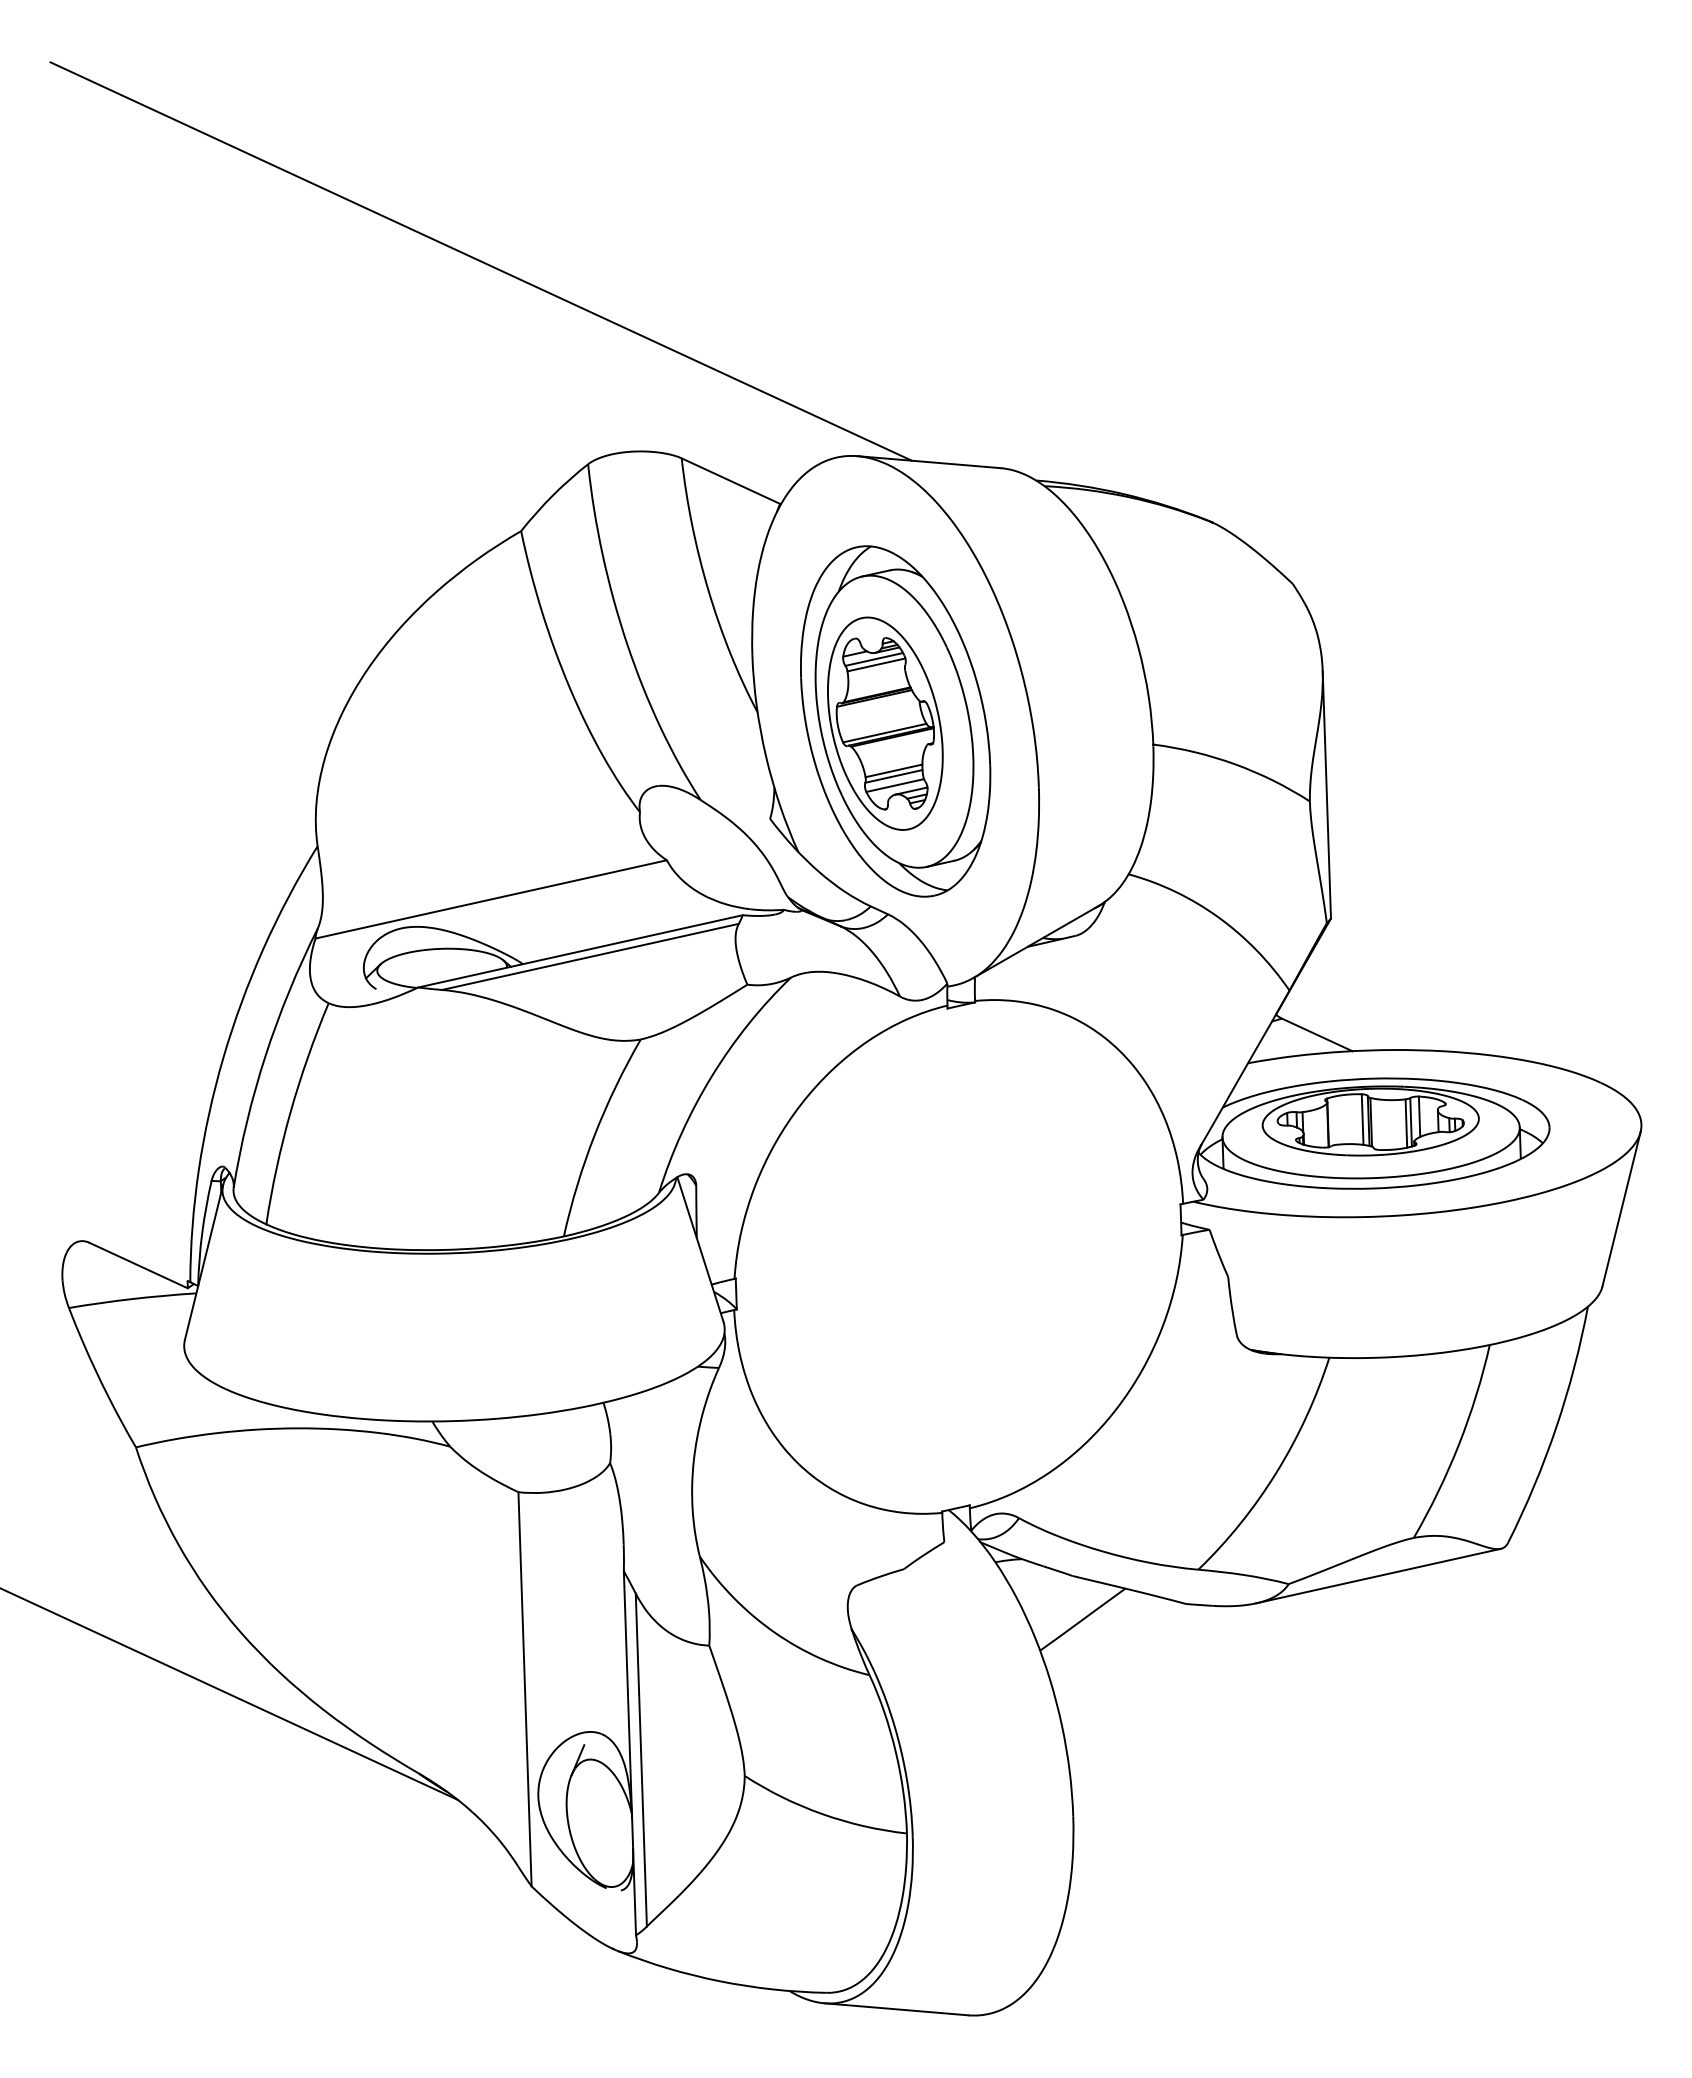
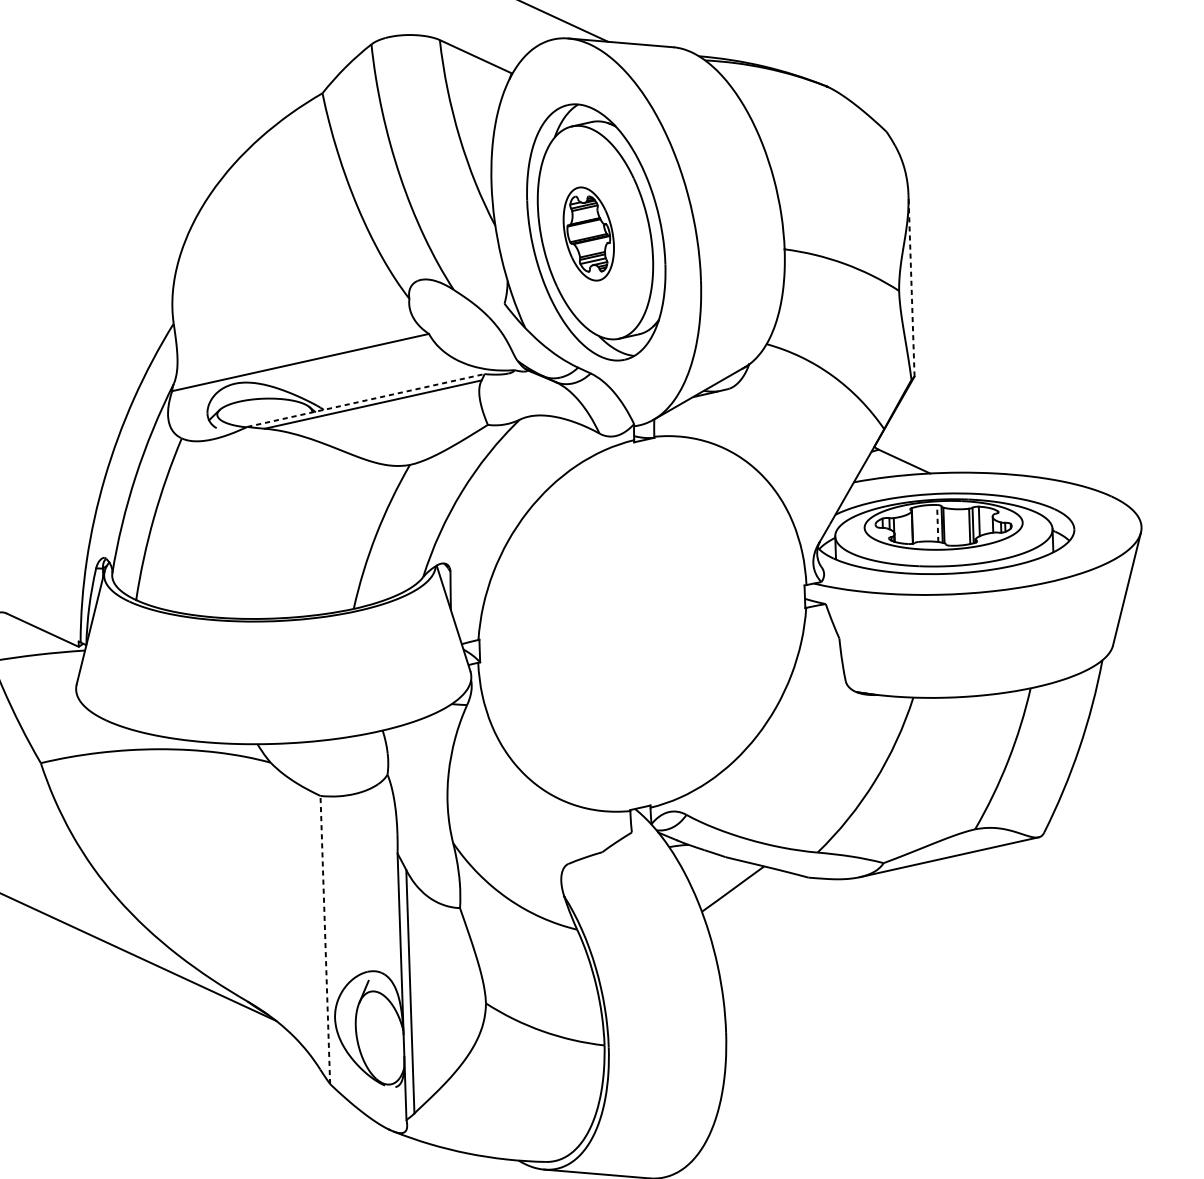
part: (885, 723) -> (588, 233), size x0.6
line: (1326, 794) -> (911, 285), solid -> dashed
line: (580, 951) -> (365, 400), solid -> dashed
line: (1362, 1119) -> (937, 523), solid -> dashed
line: (525, 1688) -> (325, 939), solid -> dashed

